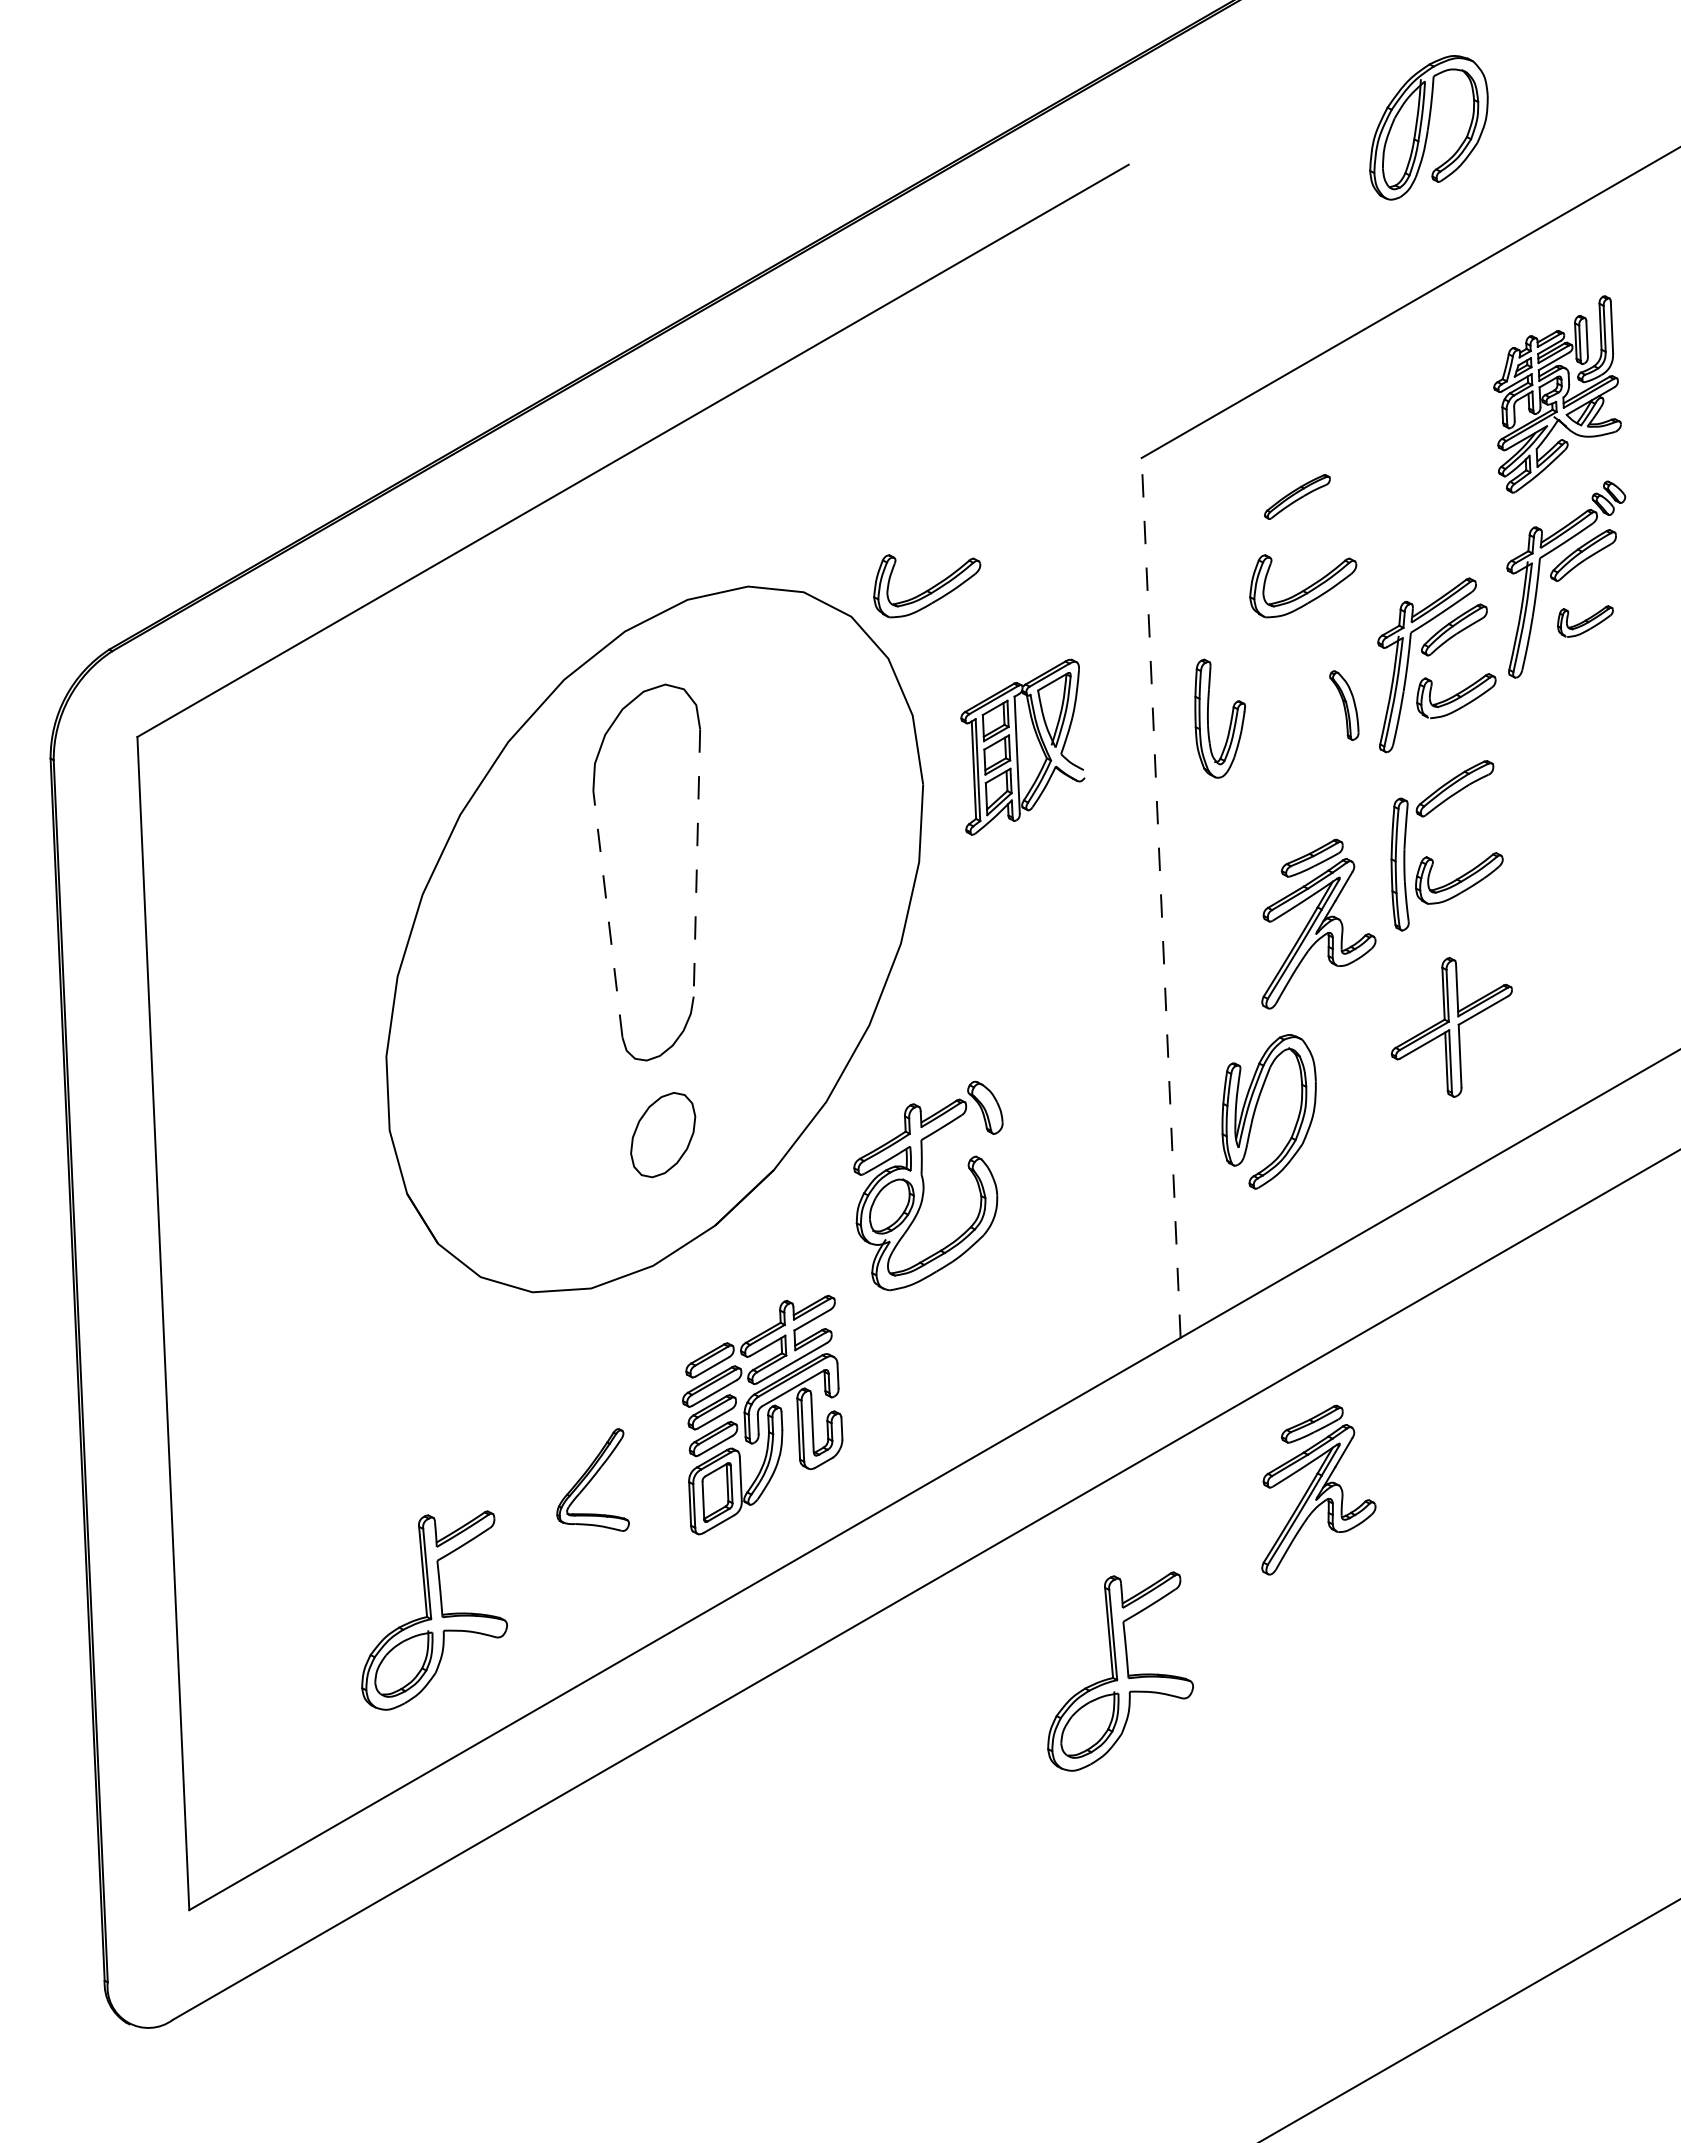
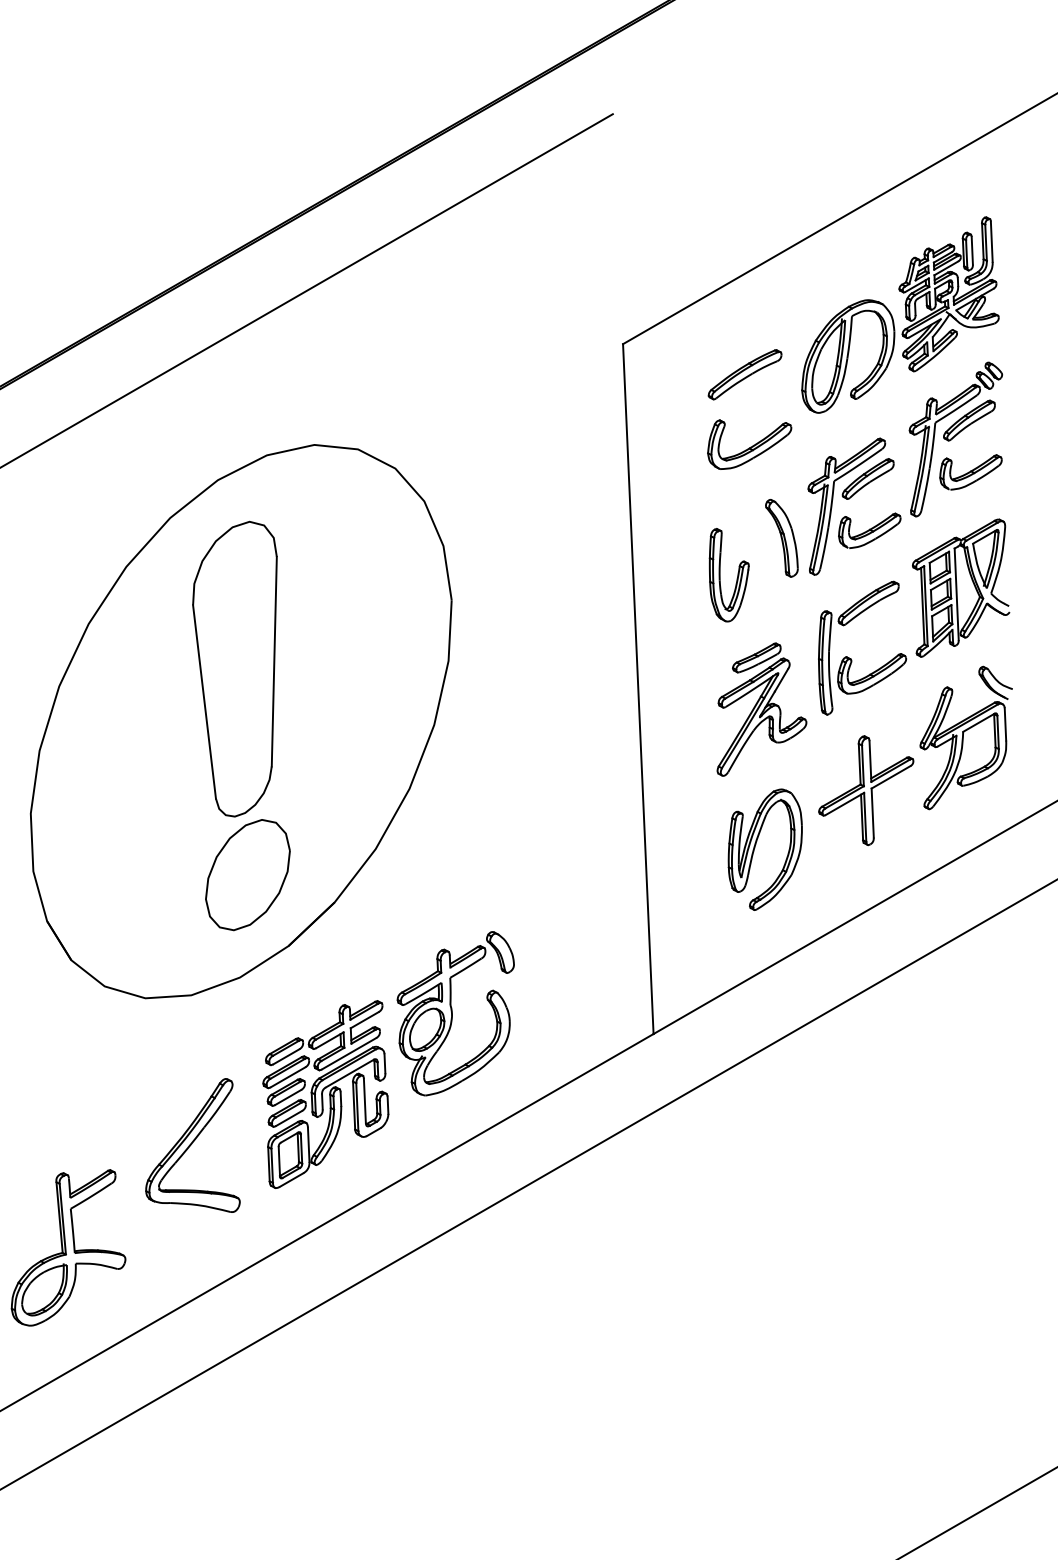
part: (1428, 127) -> (847, 356), moved
part: (1297, 496) -> (745, 374), size x1.43
part: (927, 586) -> (455, 444), removed
part: (1585, 621) -> (971, 472), size x1.43
part: (1344, 705) -> (782, 538), size x1.43
part: (1208, 718) -> (720, 575), moved
part: (1022, 746) -> (960, 587), moved
line: (696, 862) -> (273, 661), dashed -> solid
line: (1161, 897) -> (638, 688), dashed -> solid
line: (607, 913) -> (204, 701), dashed -> solid
part: (1579, 959) -> (966, 737), added
part: (1256, 1108) -> (755, 847), moved
part: (662, 1134) -> (247, 874), size x1.67
part: (928, 1185) -> (455, 1013), moved
part: (592, 1479) -> (192, 1145), size x1.67
part: (1318, 1489) -> (761, 1152), removed
part: (1120, 1671) -> (606, 1295), removed

